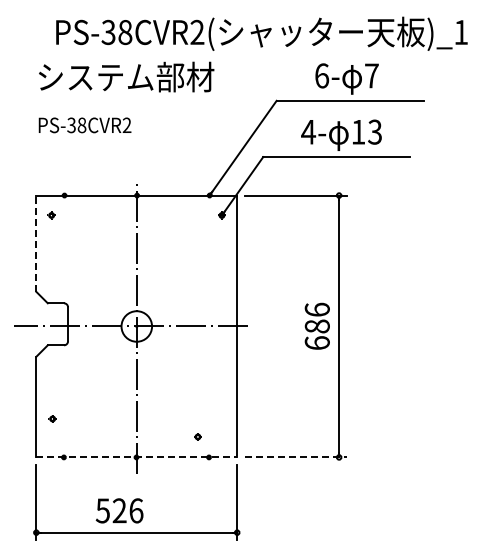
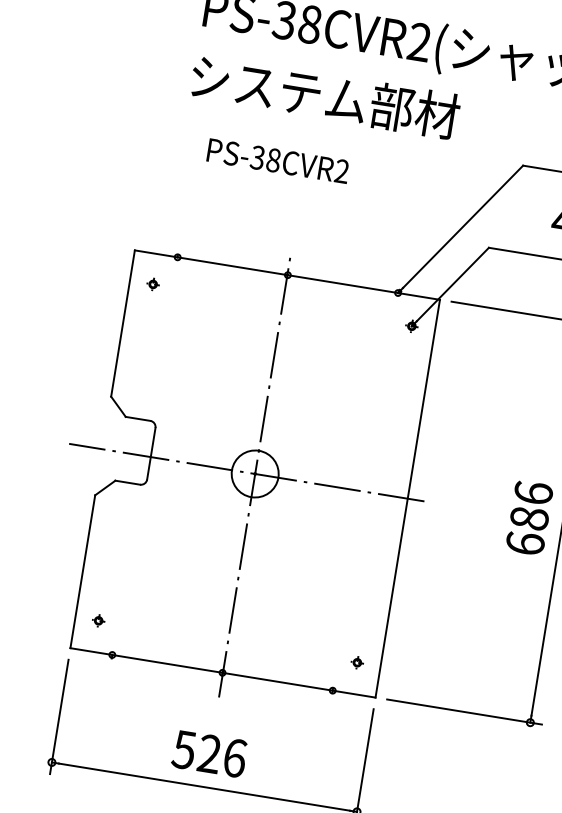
text: (126, 76) -> (325, 95), moved
text: (84, 125) -> (277, 161), moved
line: (36, 243) -> (123, 323), dashed -> solid
part: (52, 418) -> (98, 620), moved
part: (197, 436) -> (356, 661), moved
line: (137, 457) -> (224, 673), dashed -> solid
line: (295, 457) -> (464, 712), dashed -> solid
text: (119, 510) -> (209, 753), moved

